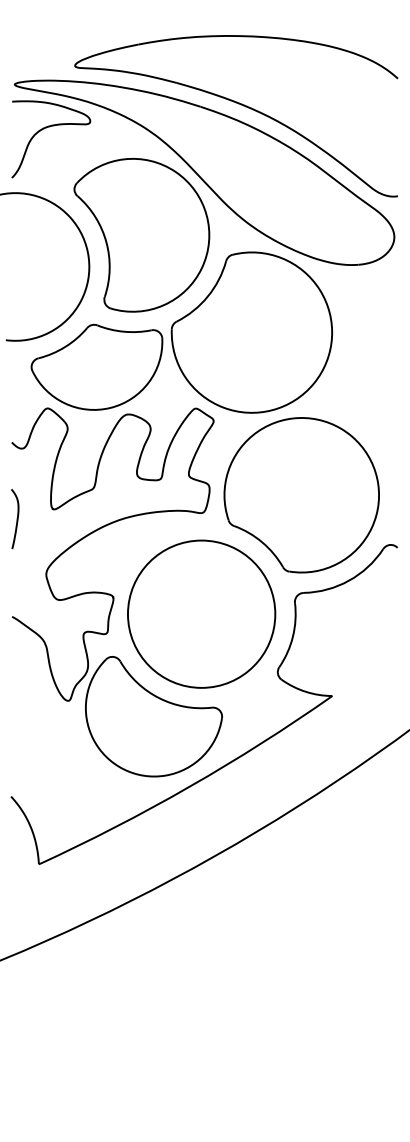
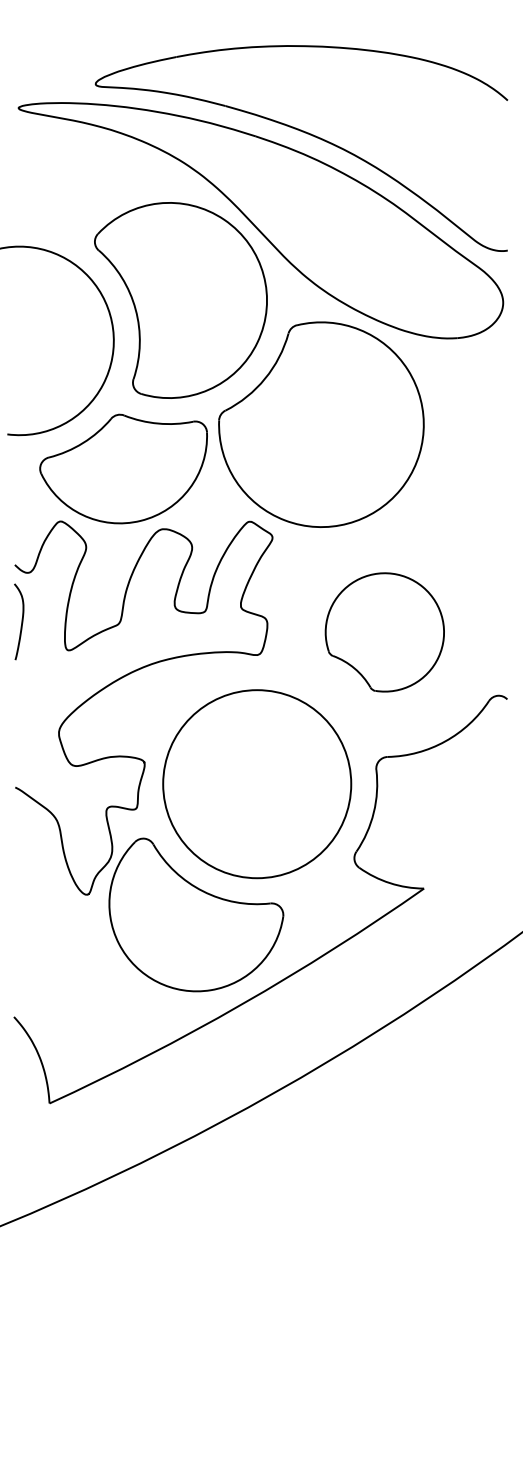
curve: (46, 128) -> (59, 164), removed
part: (301, 495) -> (384, 632), size x0.6
curve: (16, 519) -> (20, 622), moved

